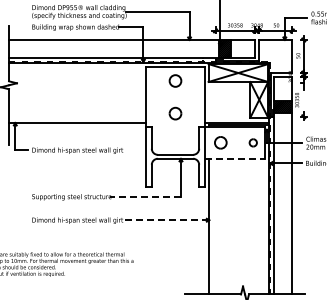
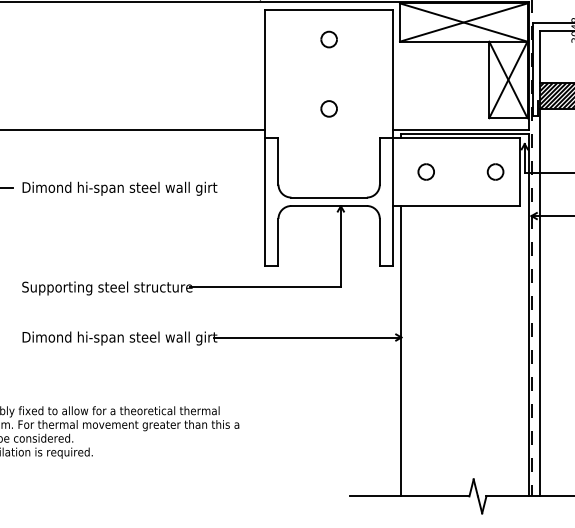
part: (175, 80) -> (329, 38), size x0.62
part: (175, 112) -> (329, 106), size x0.62
part: (220, 142) -> (425, 171), size x0.62
line: (235, 158) -> (457, 205), dashed -> solid
line: (145, 196) -> (264, 286), dashed -> solid
line: (165, 220) -> (307, 338), dashed -> solid

